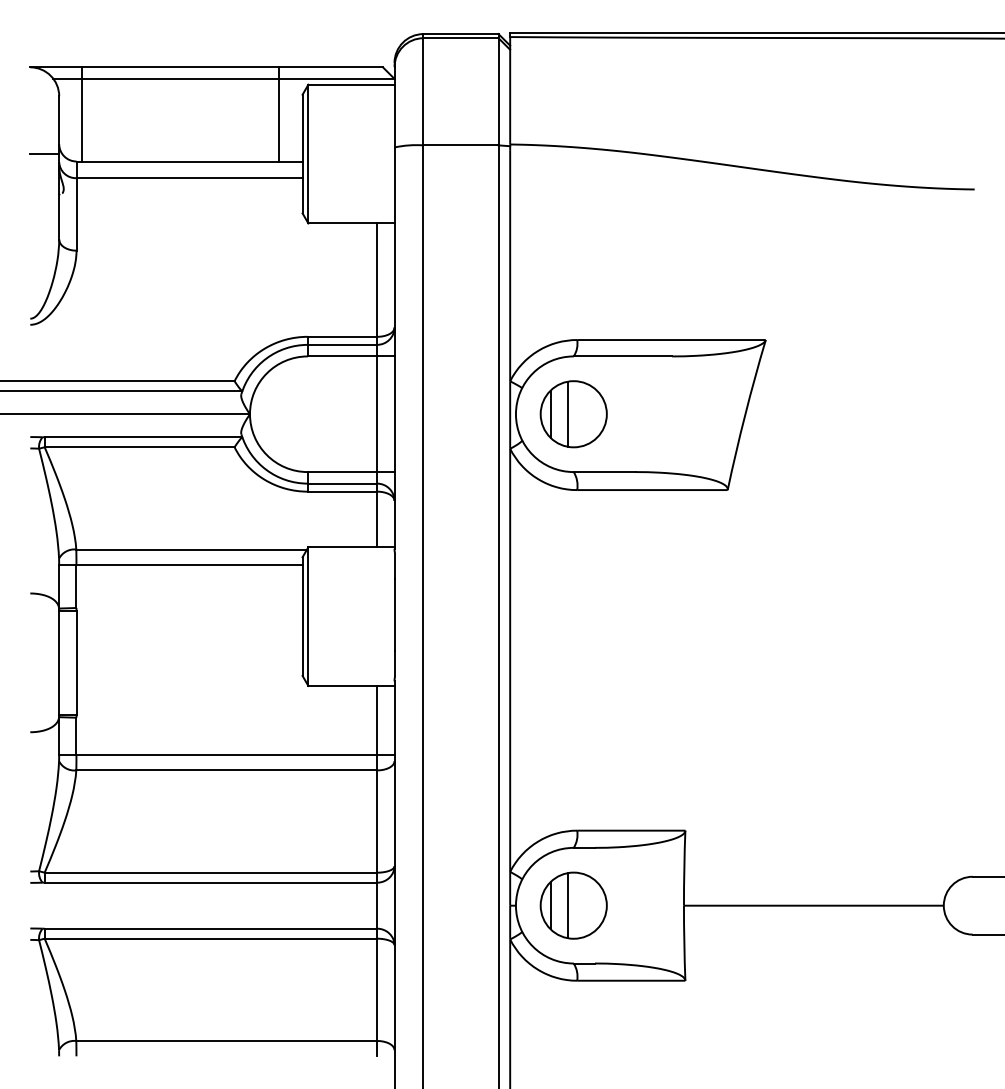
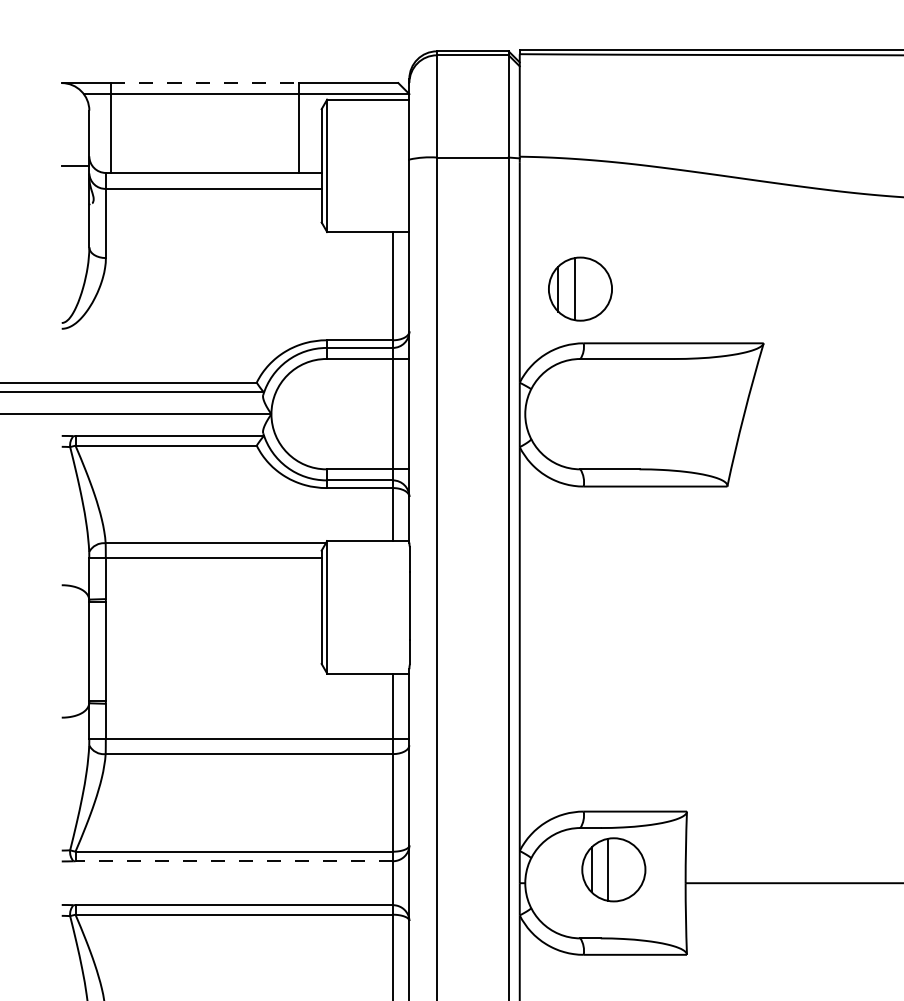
line: (181, 67) -> (206, 83), solid -> dashed
part: (573, 414) -> (580, 289), moved
line: (210, 882) -> (233, 861), solid -> dashed
part: (573, 905) -> (613, 869), moved

